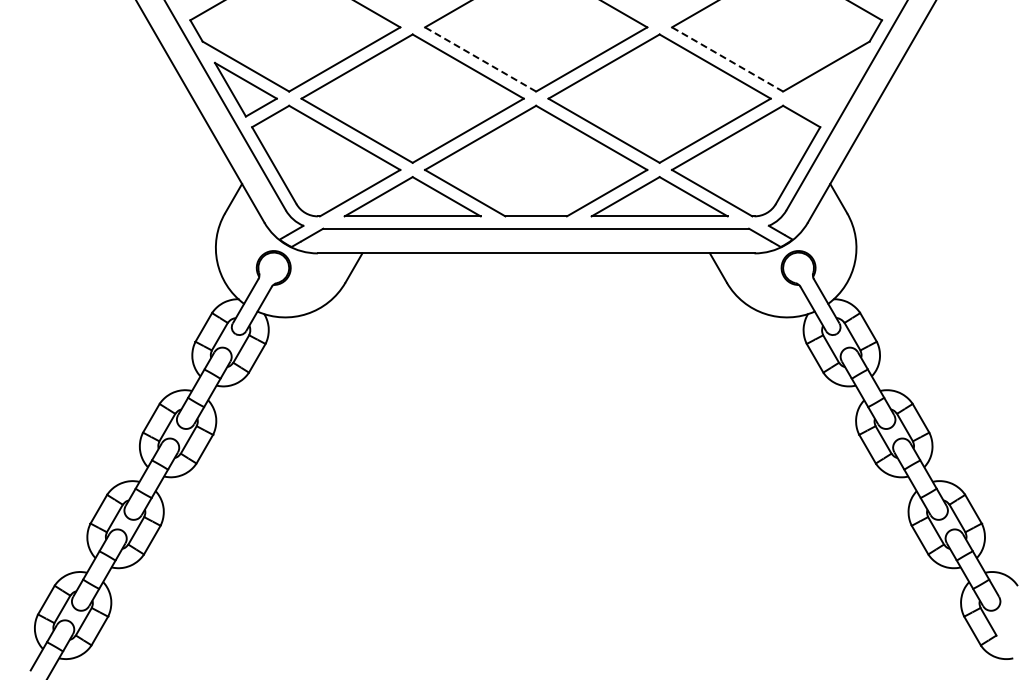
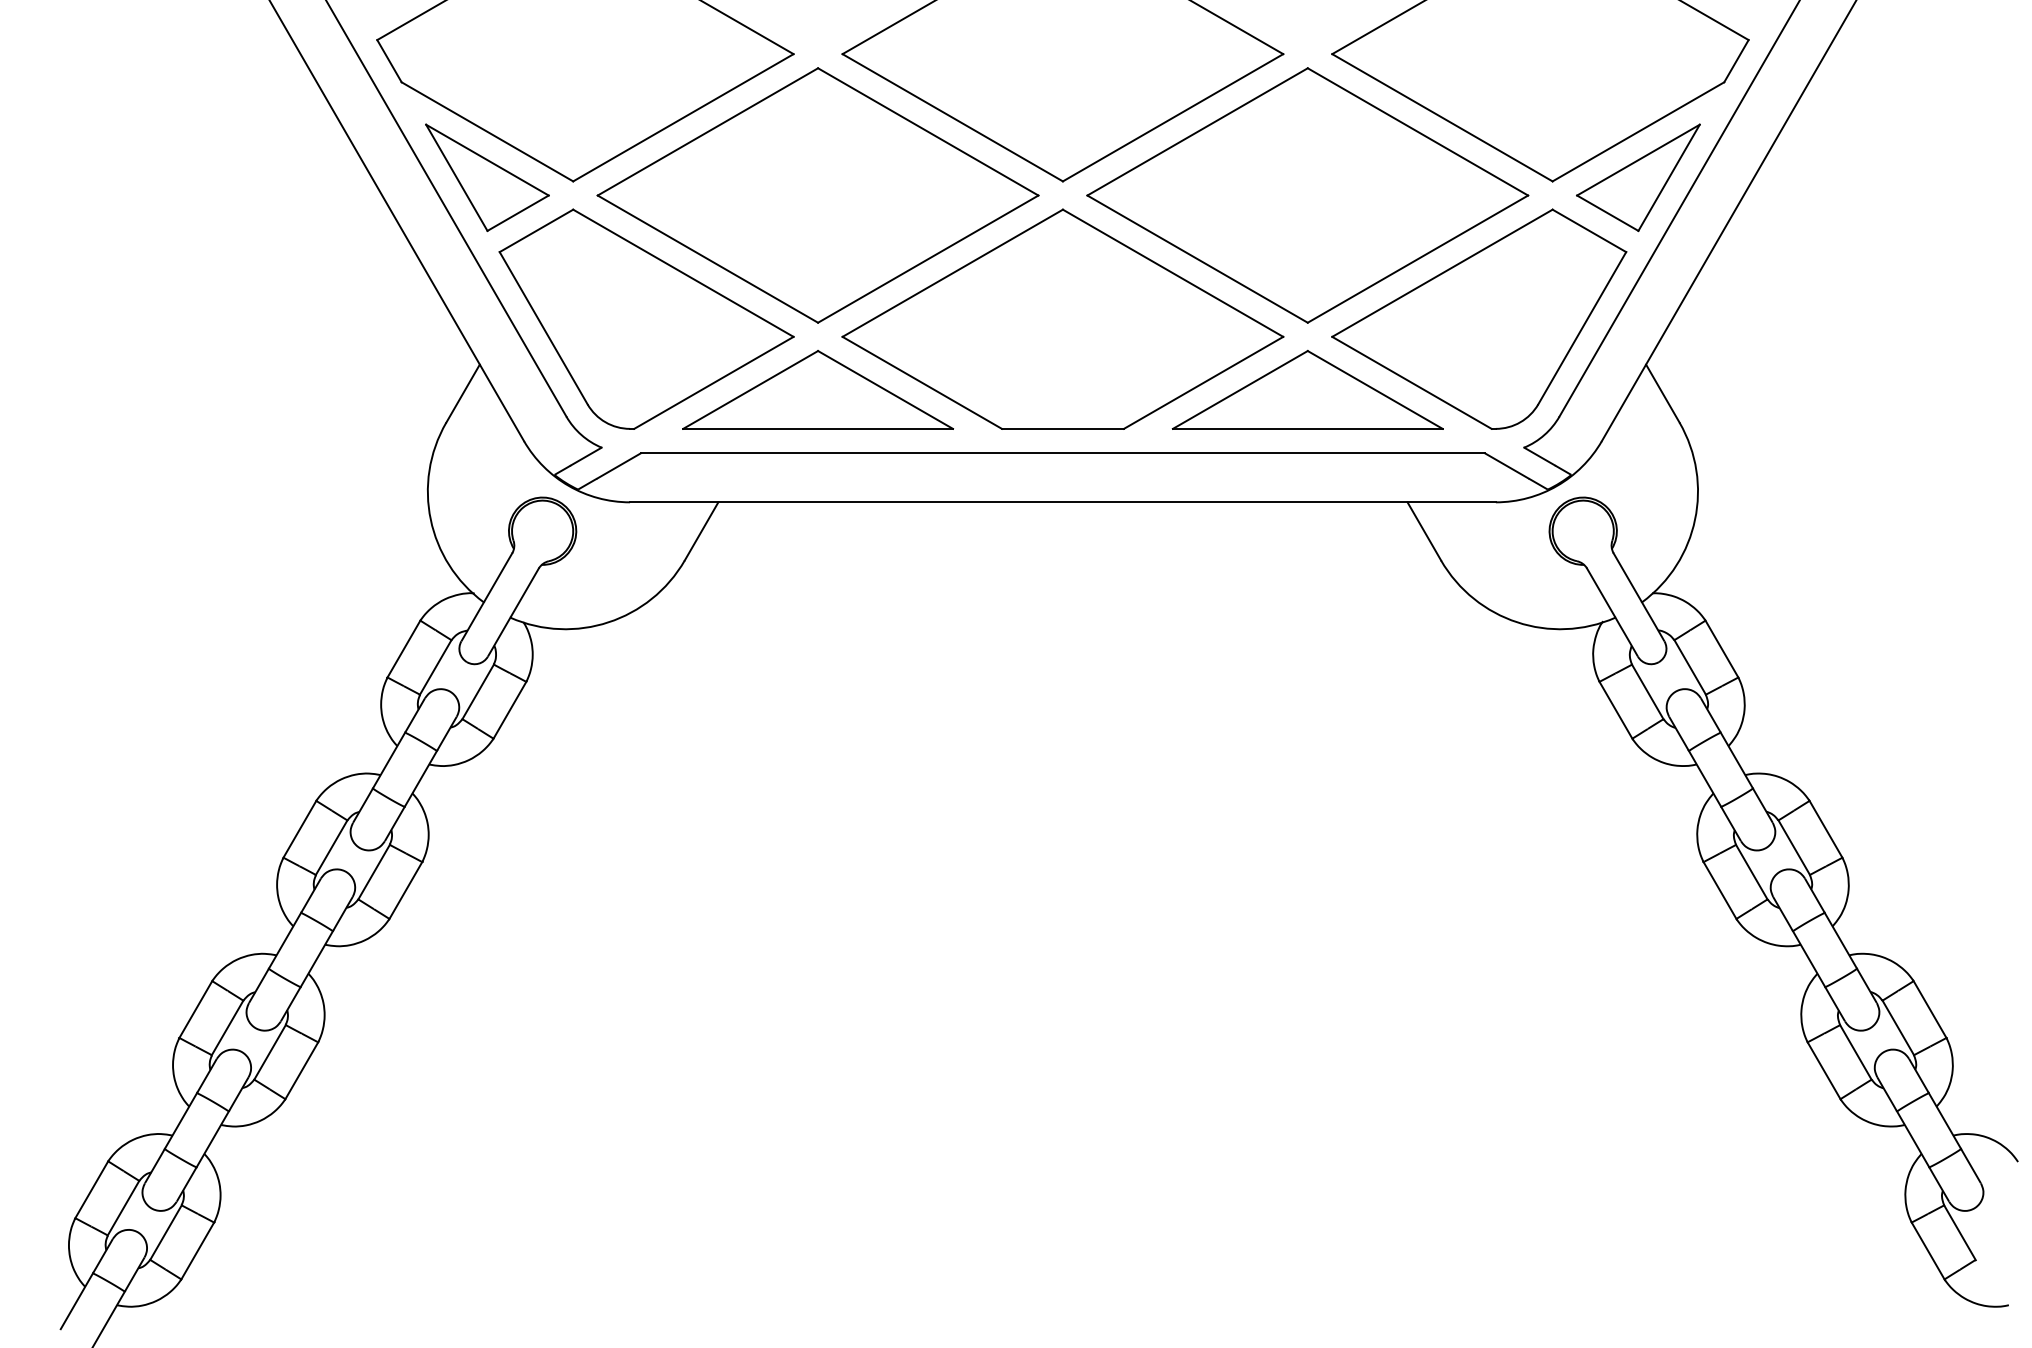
line: (480, 59) -> (952, 117), dashed -> solid
line: (727, 59) -> (1442, 117), dashed -> solid
part: (826, 89) -> (1638, 177), added

